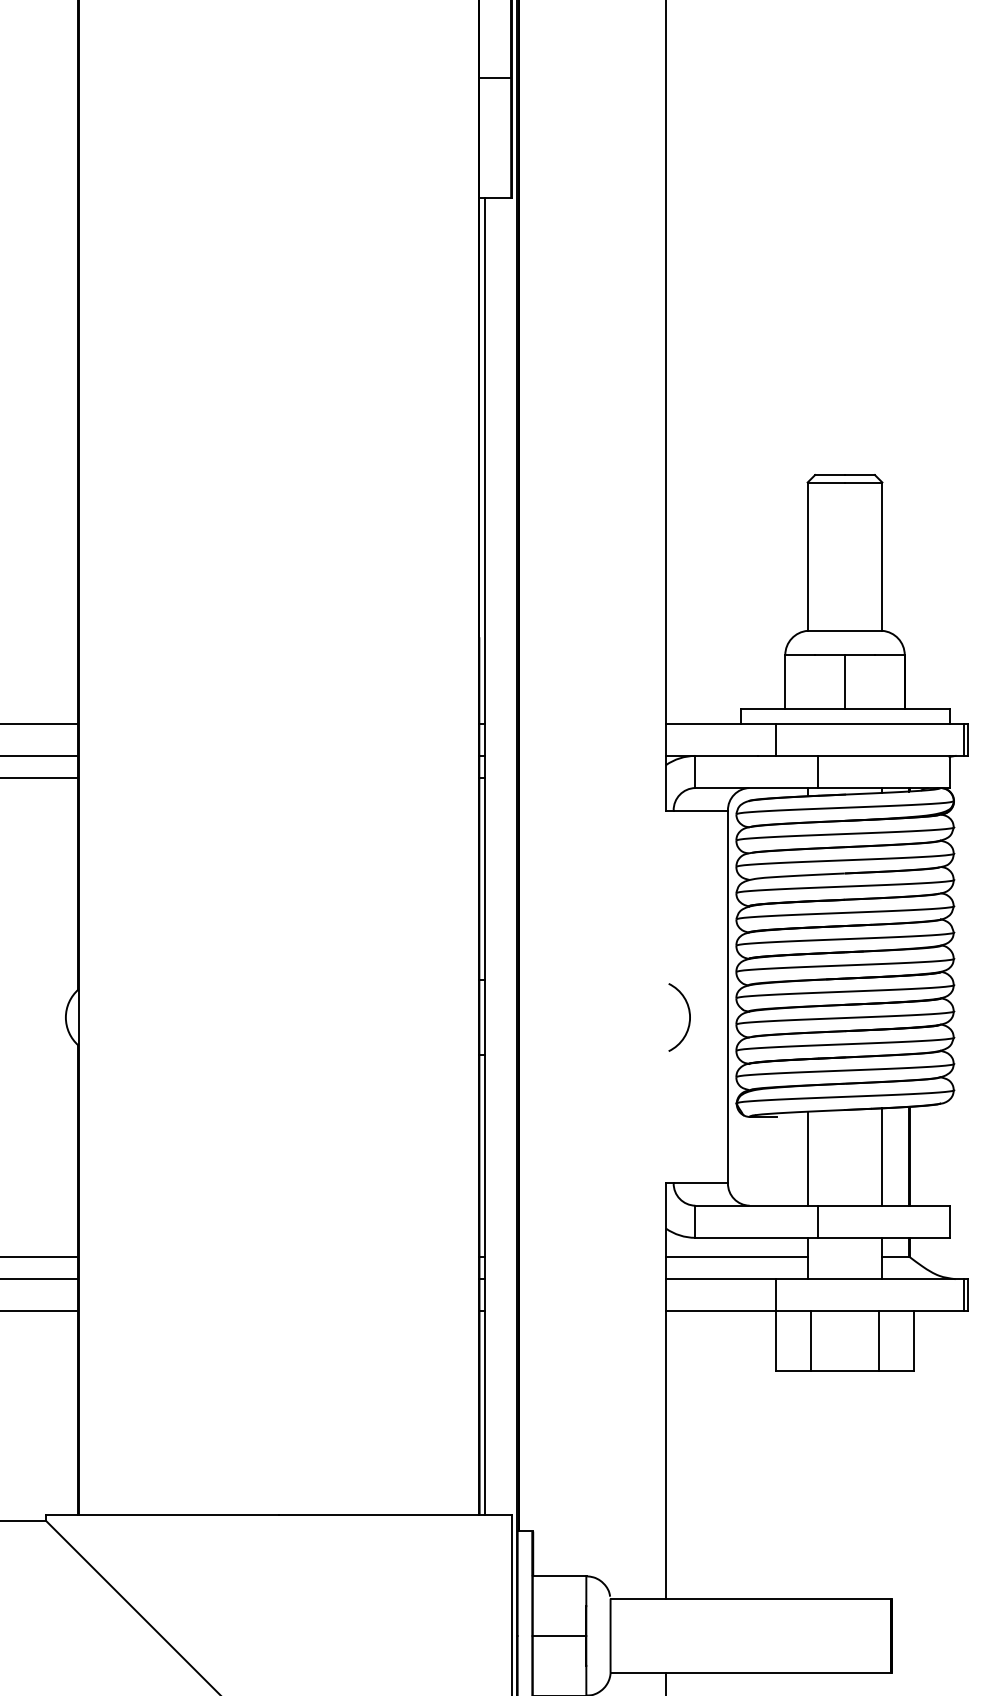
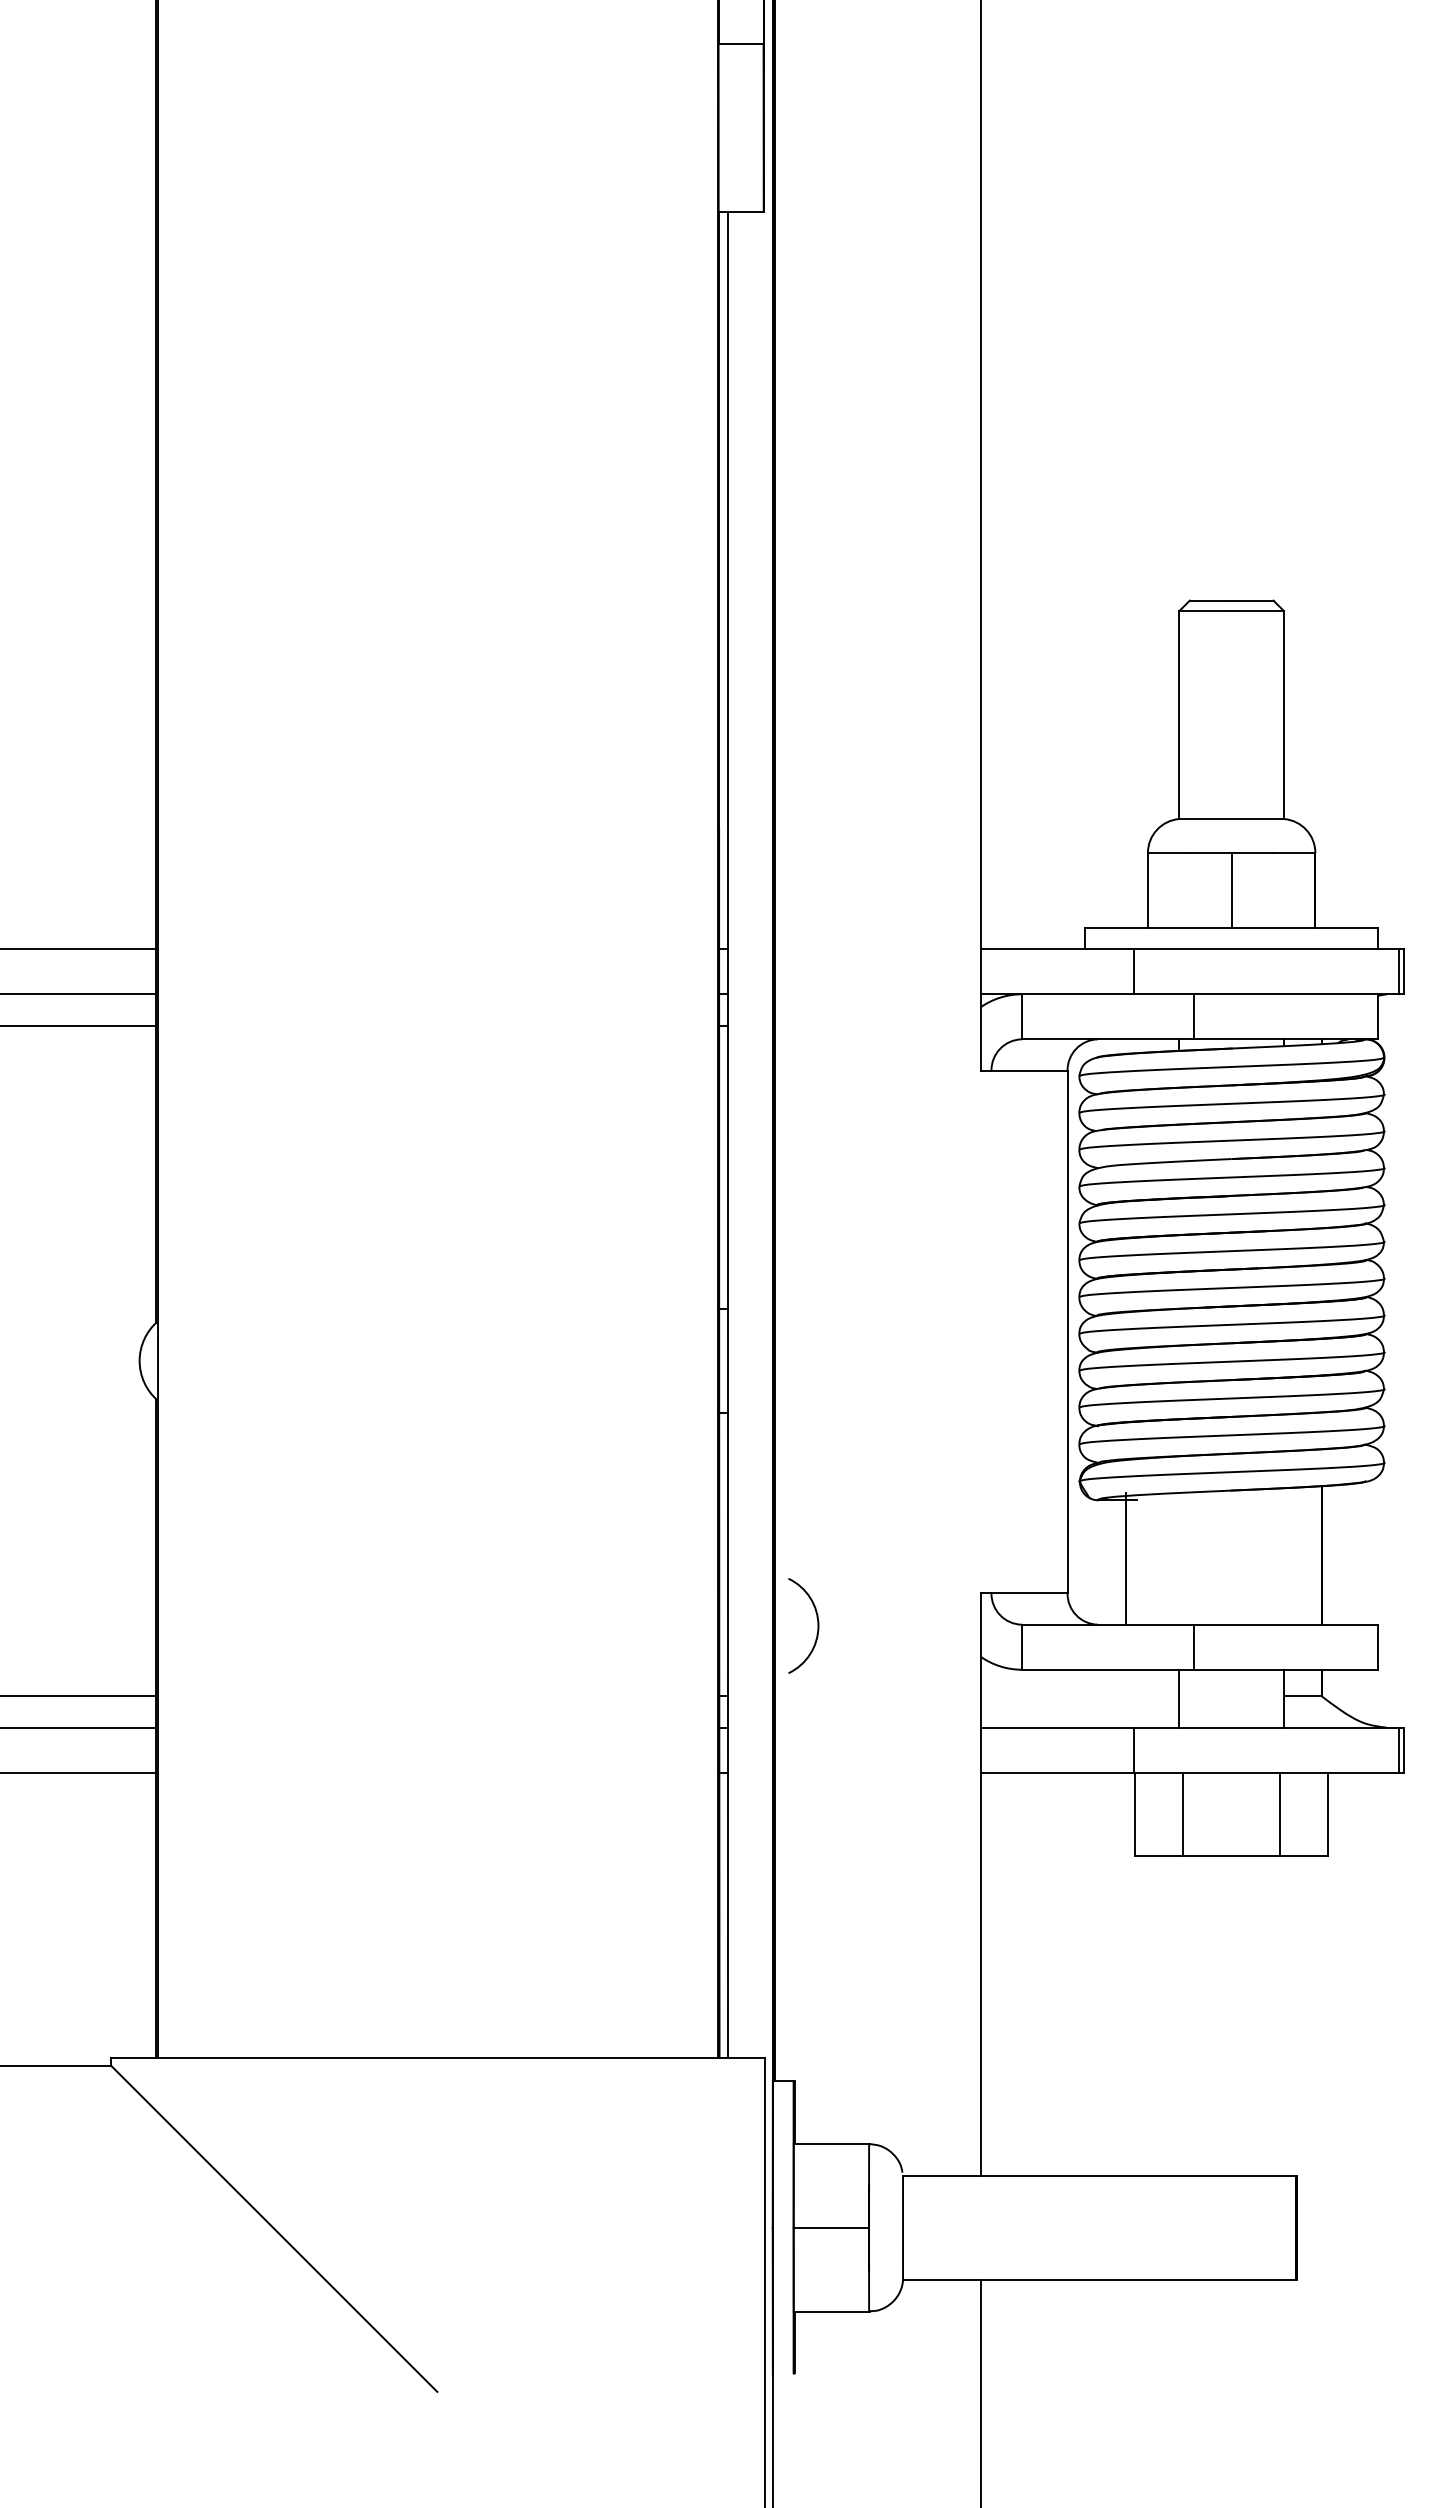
arc: (689, 1017) -> (817, 1625), moved
line: (882, 1157) -> (1283, 1556), removed
line: (807, 1158) -> (1126, 1558), moved
line: (736, 1256) -> (1079, 1696), removed

